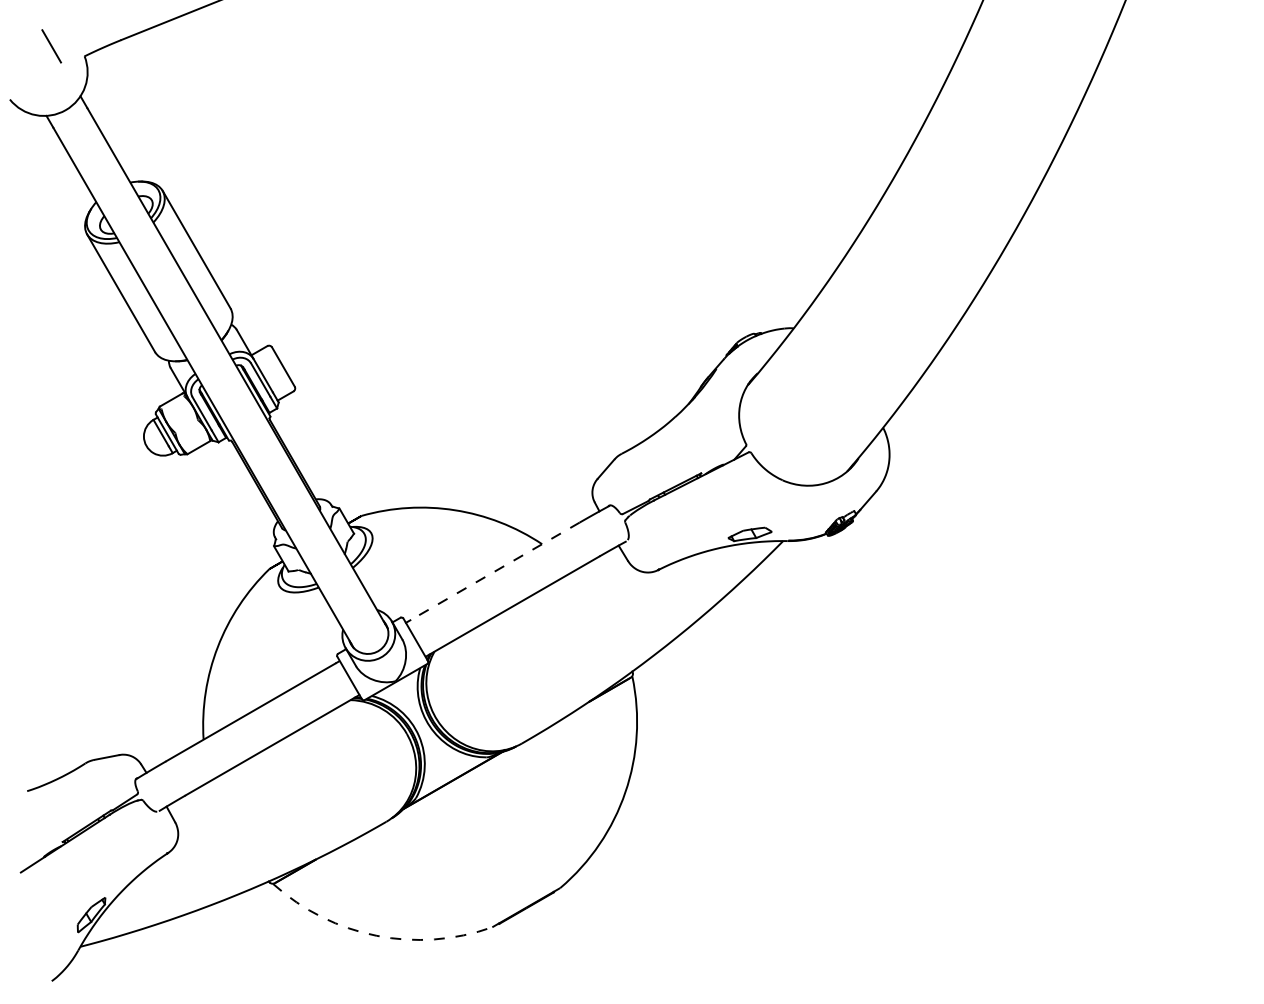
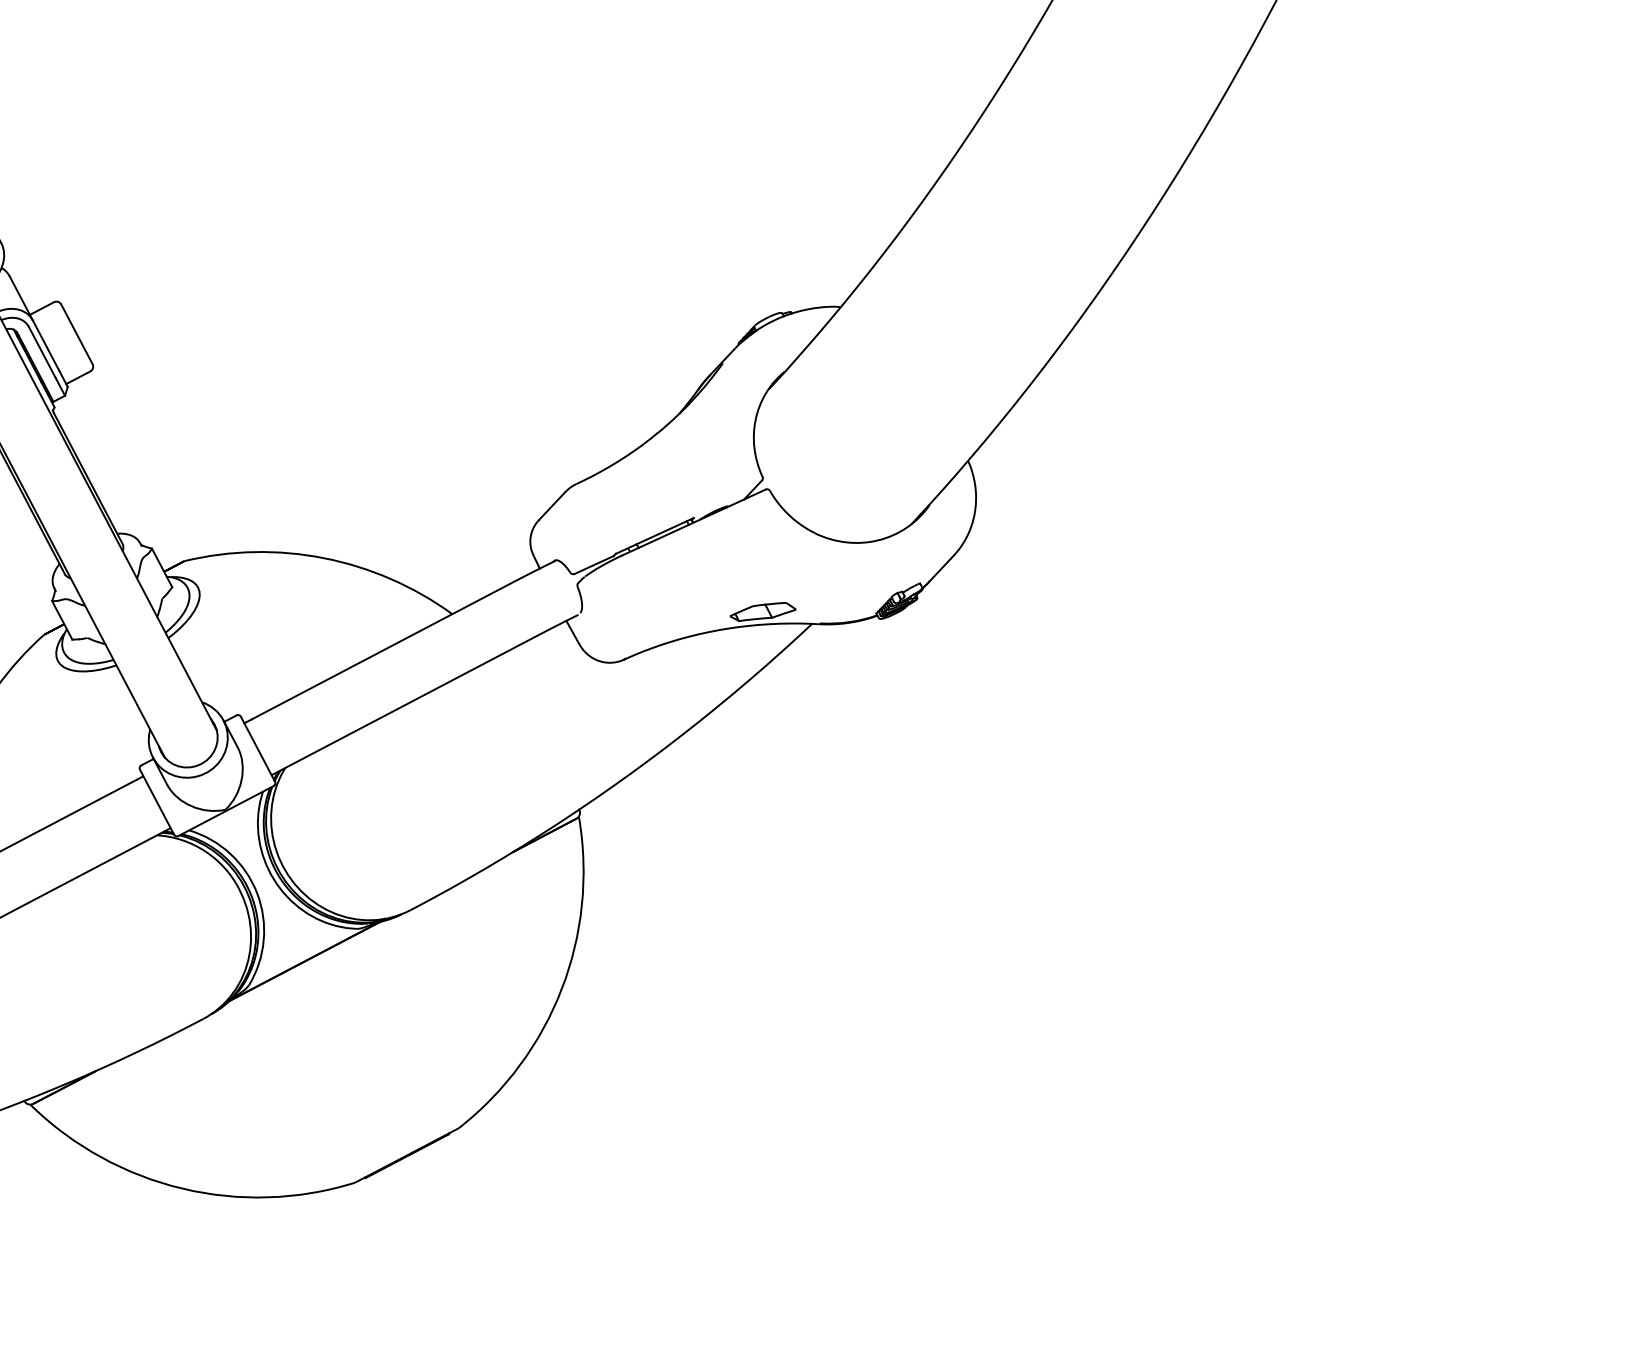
line: (495, 571) -> (381, 652), dashed -> solid
arc: (376, 935) -> (181, 1188), dashed -> solid

